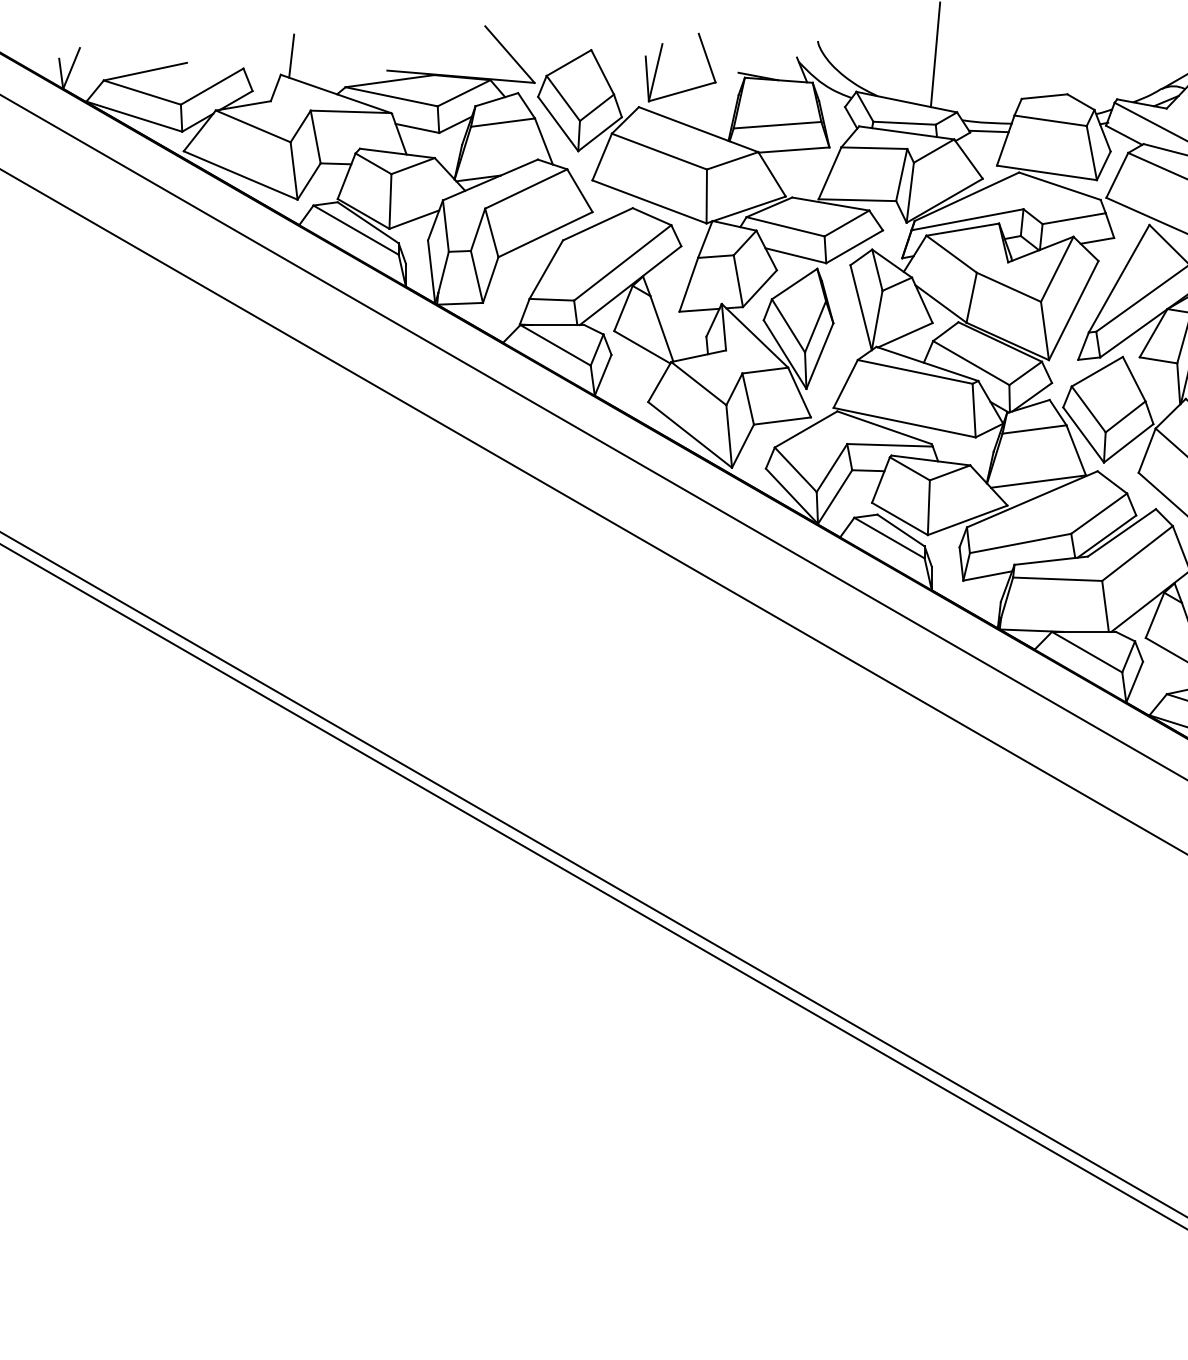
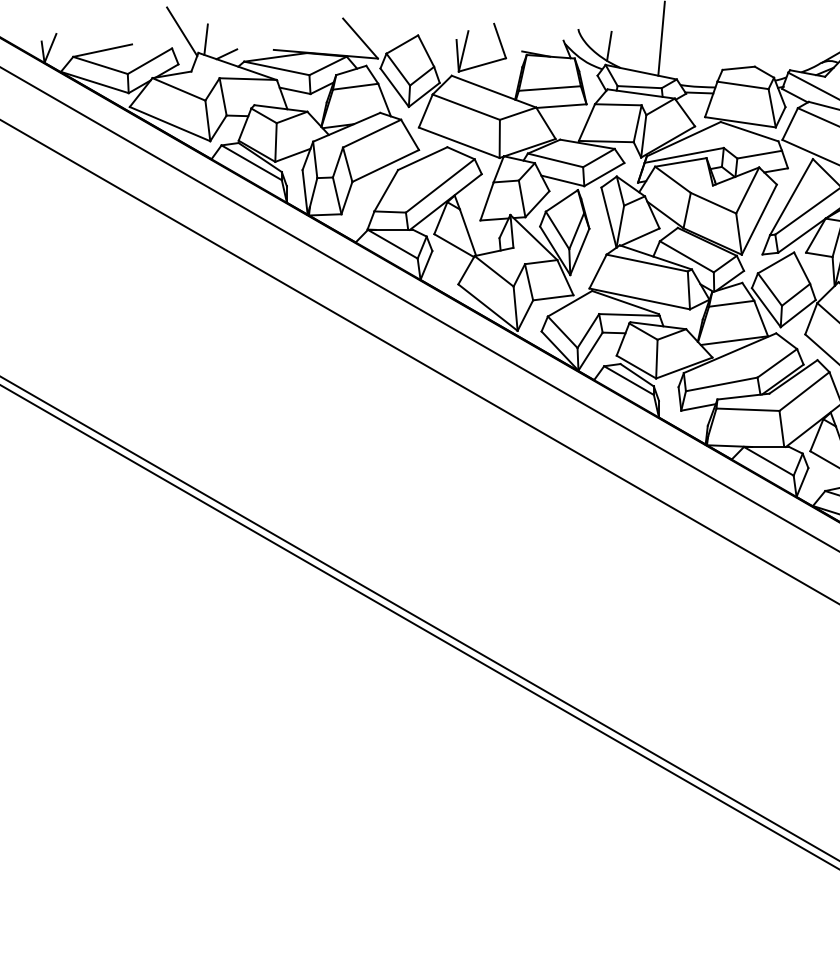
line: (257, 44) -> (181, 31), added
line: (861, 65) -> (609, 46), added
line: (320, 76) -> (226, 54), added

